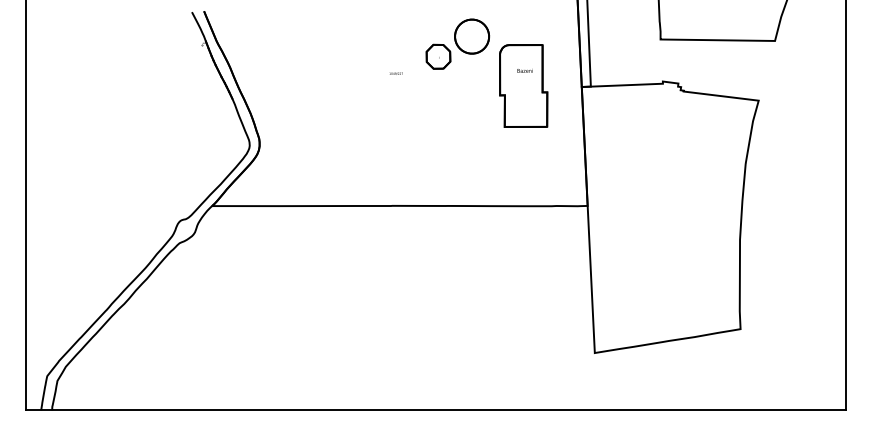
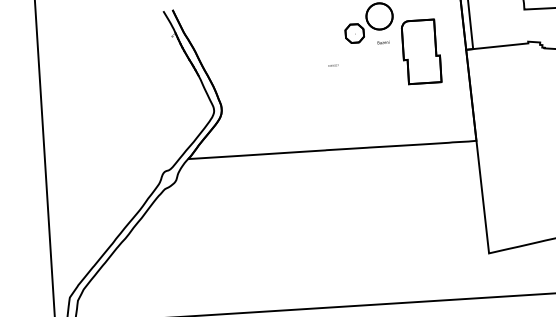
text: (524, 70) -> (383, 42), moved
text: (395, 73) -> (332, 65), moved

